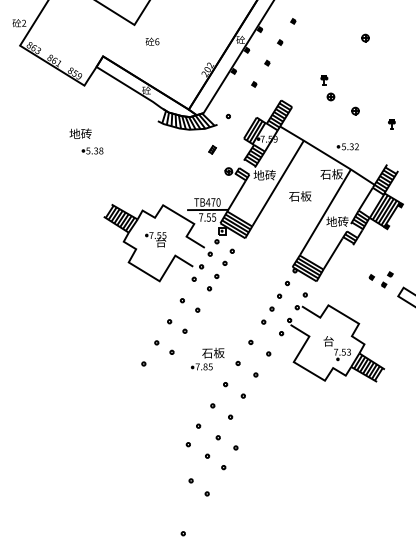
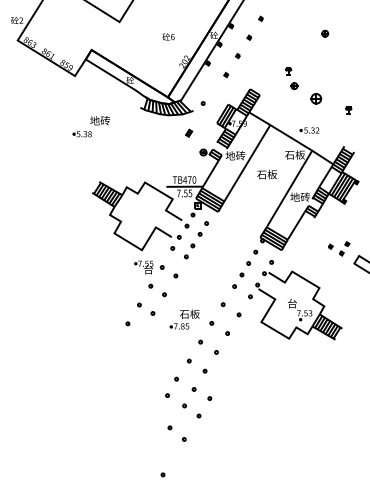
text: (152, 41) -> (168, 36), moved
part: (355, 110) -> (316, 98), size x1.6
text: (80, 133) -> (99, 120), moved
part: (155, 239) -> (143, 267), moved

